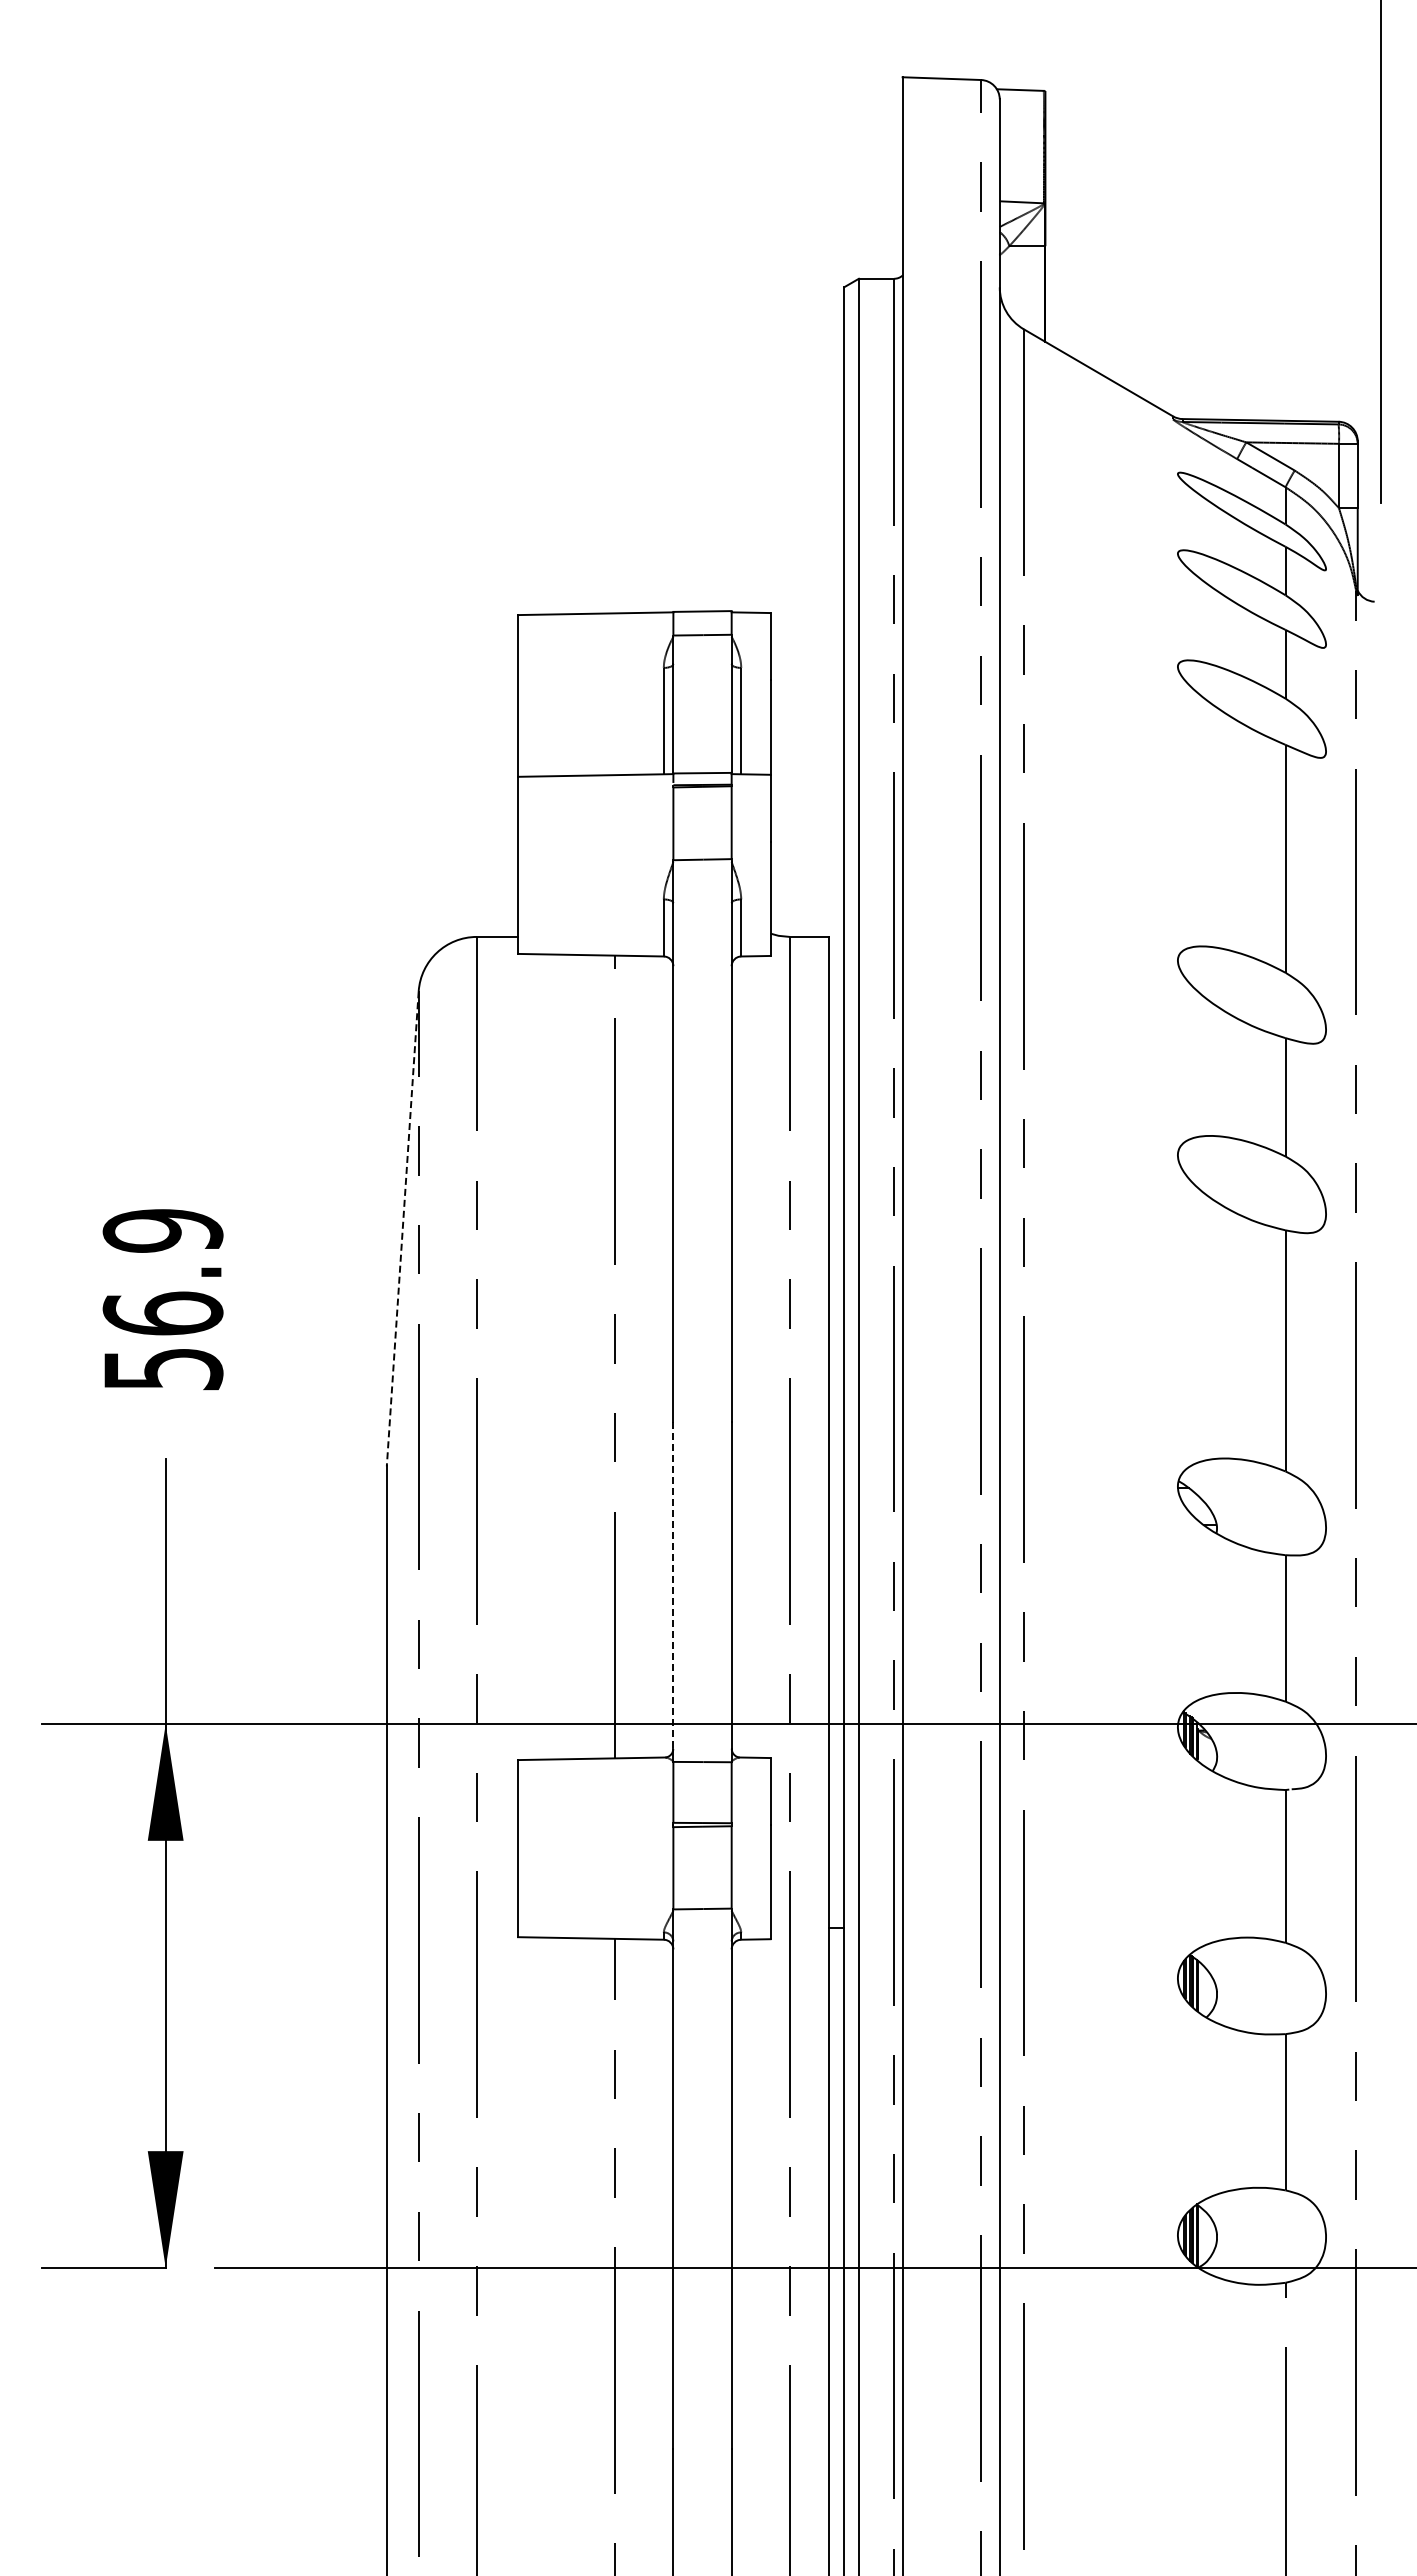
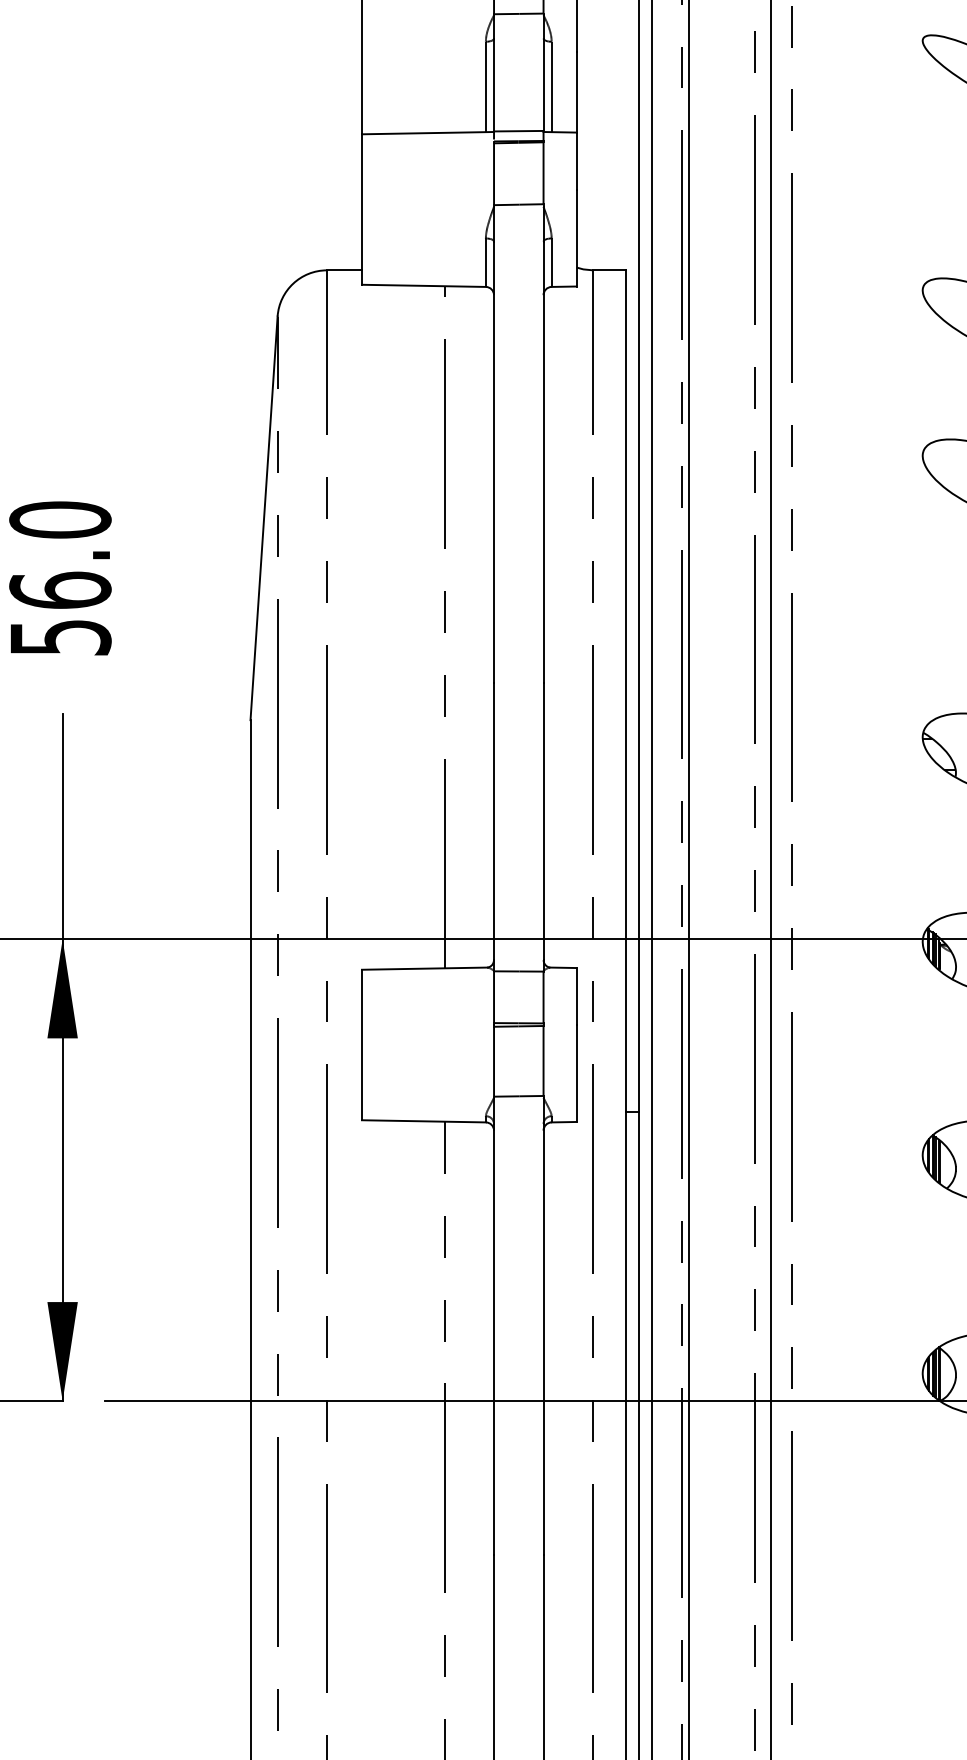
line: (402, 1229) -> (263, 518), dashed -> solid
text: (162, 1230) -> (59, 519), 56.9 -> 56.0
line: (673, 1585) -> (494, 821), dashed -> solid

